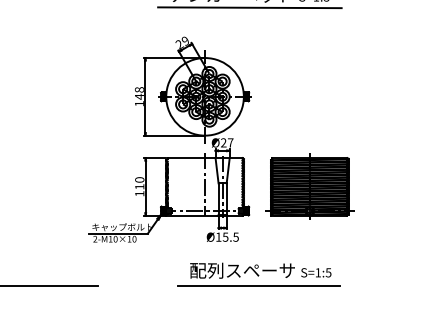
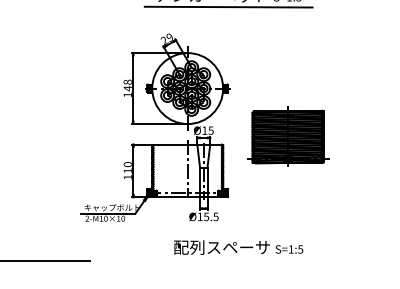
text: (227, 142) -> (208, 130), Ø27 -> Ø15
part: (309, 186) -> (287, 136), moved
line: (259, 285) -> (237, 261), removed

